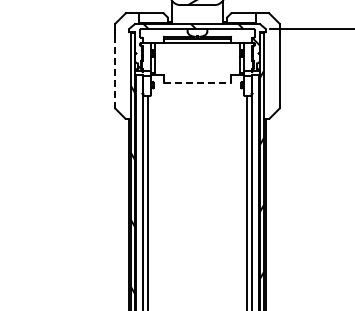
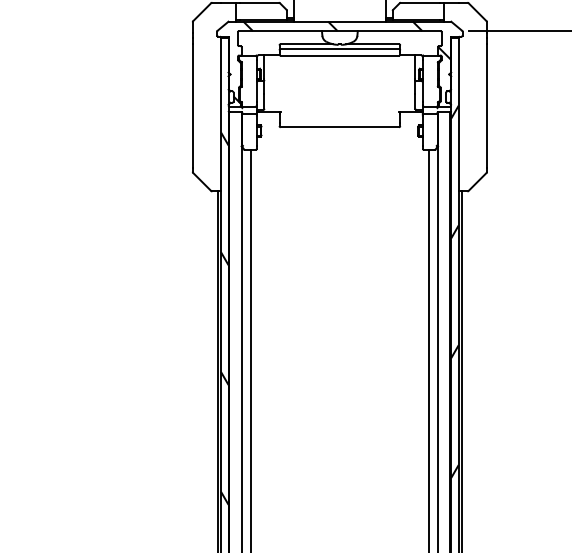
line: (115, 71) -> (193, 106), dashed -> solid
line: (197, 83) -> (339, 128), dashed -> solid

